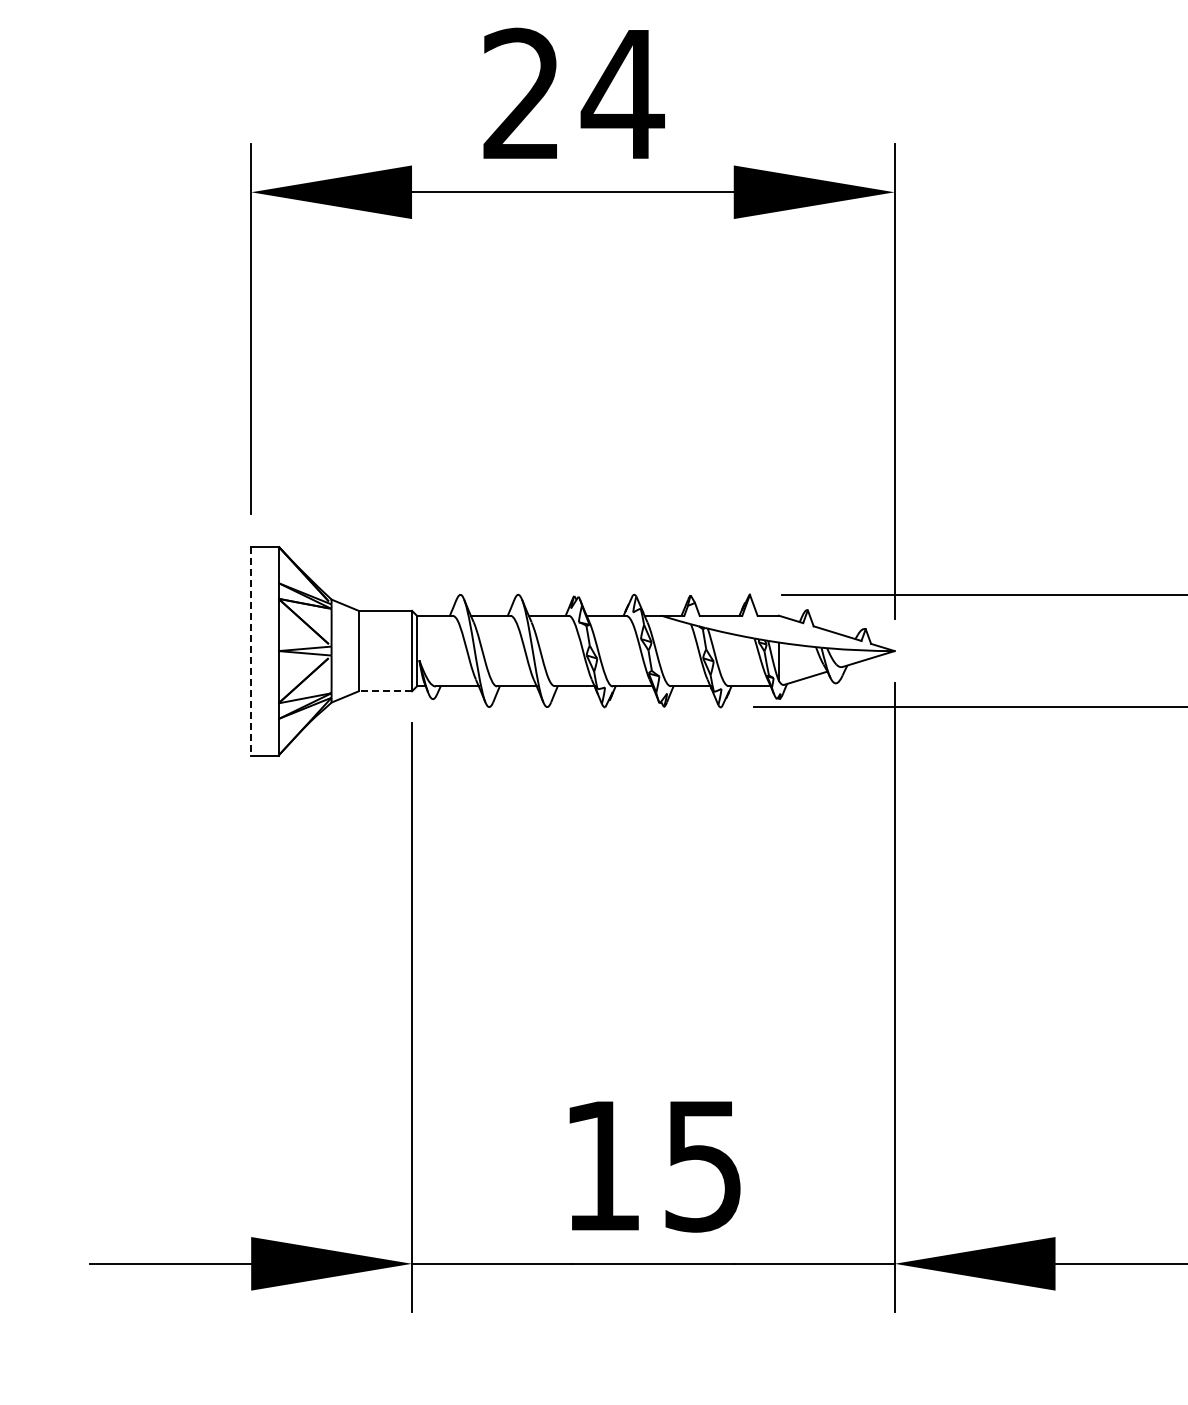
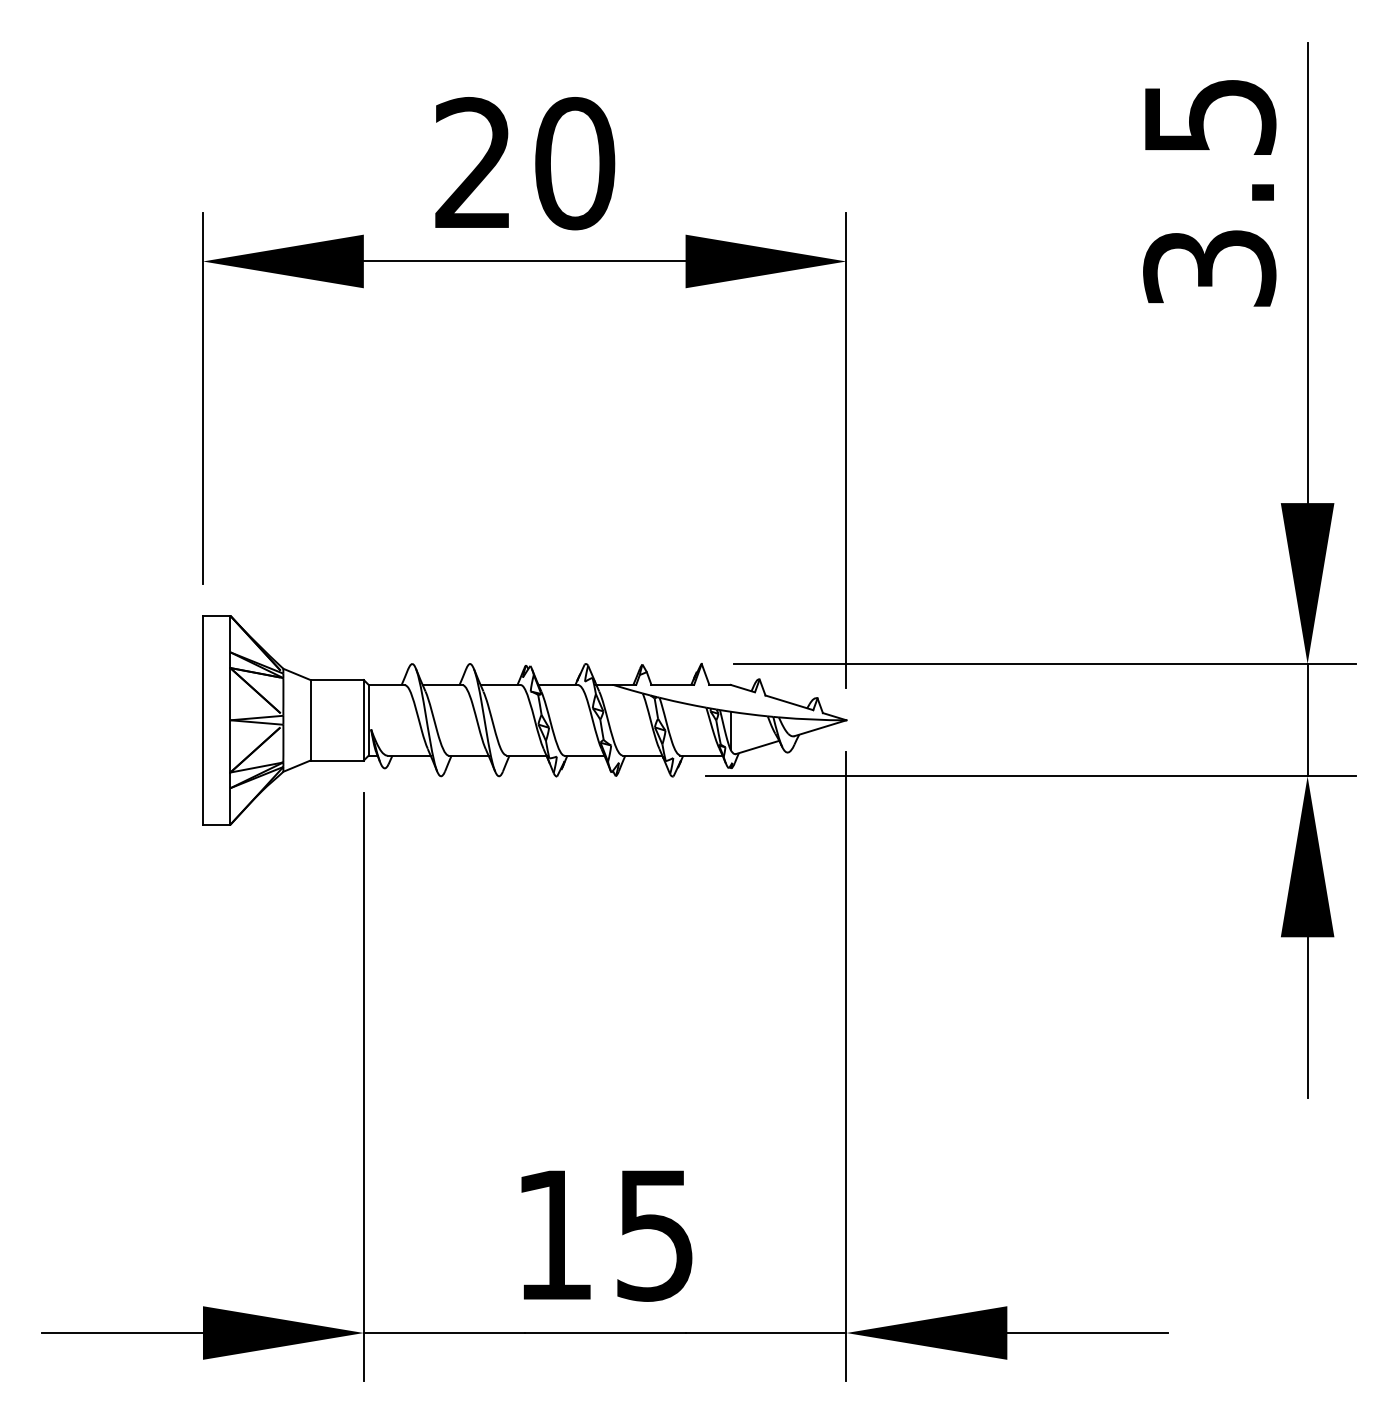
text: (622, 94) -> (574, 163), 24 -> 20
line: (250, 651) -> (202, 720), dashed -> solid
line: (385, 691) -> (337, 760), dashed -> solid

